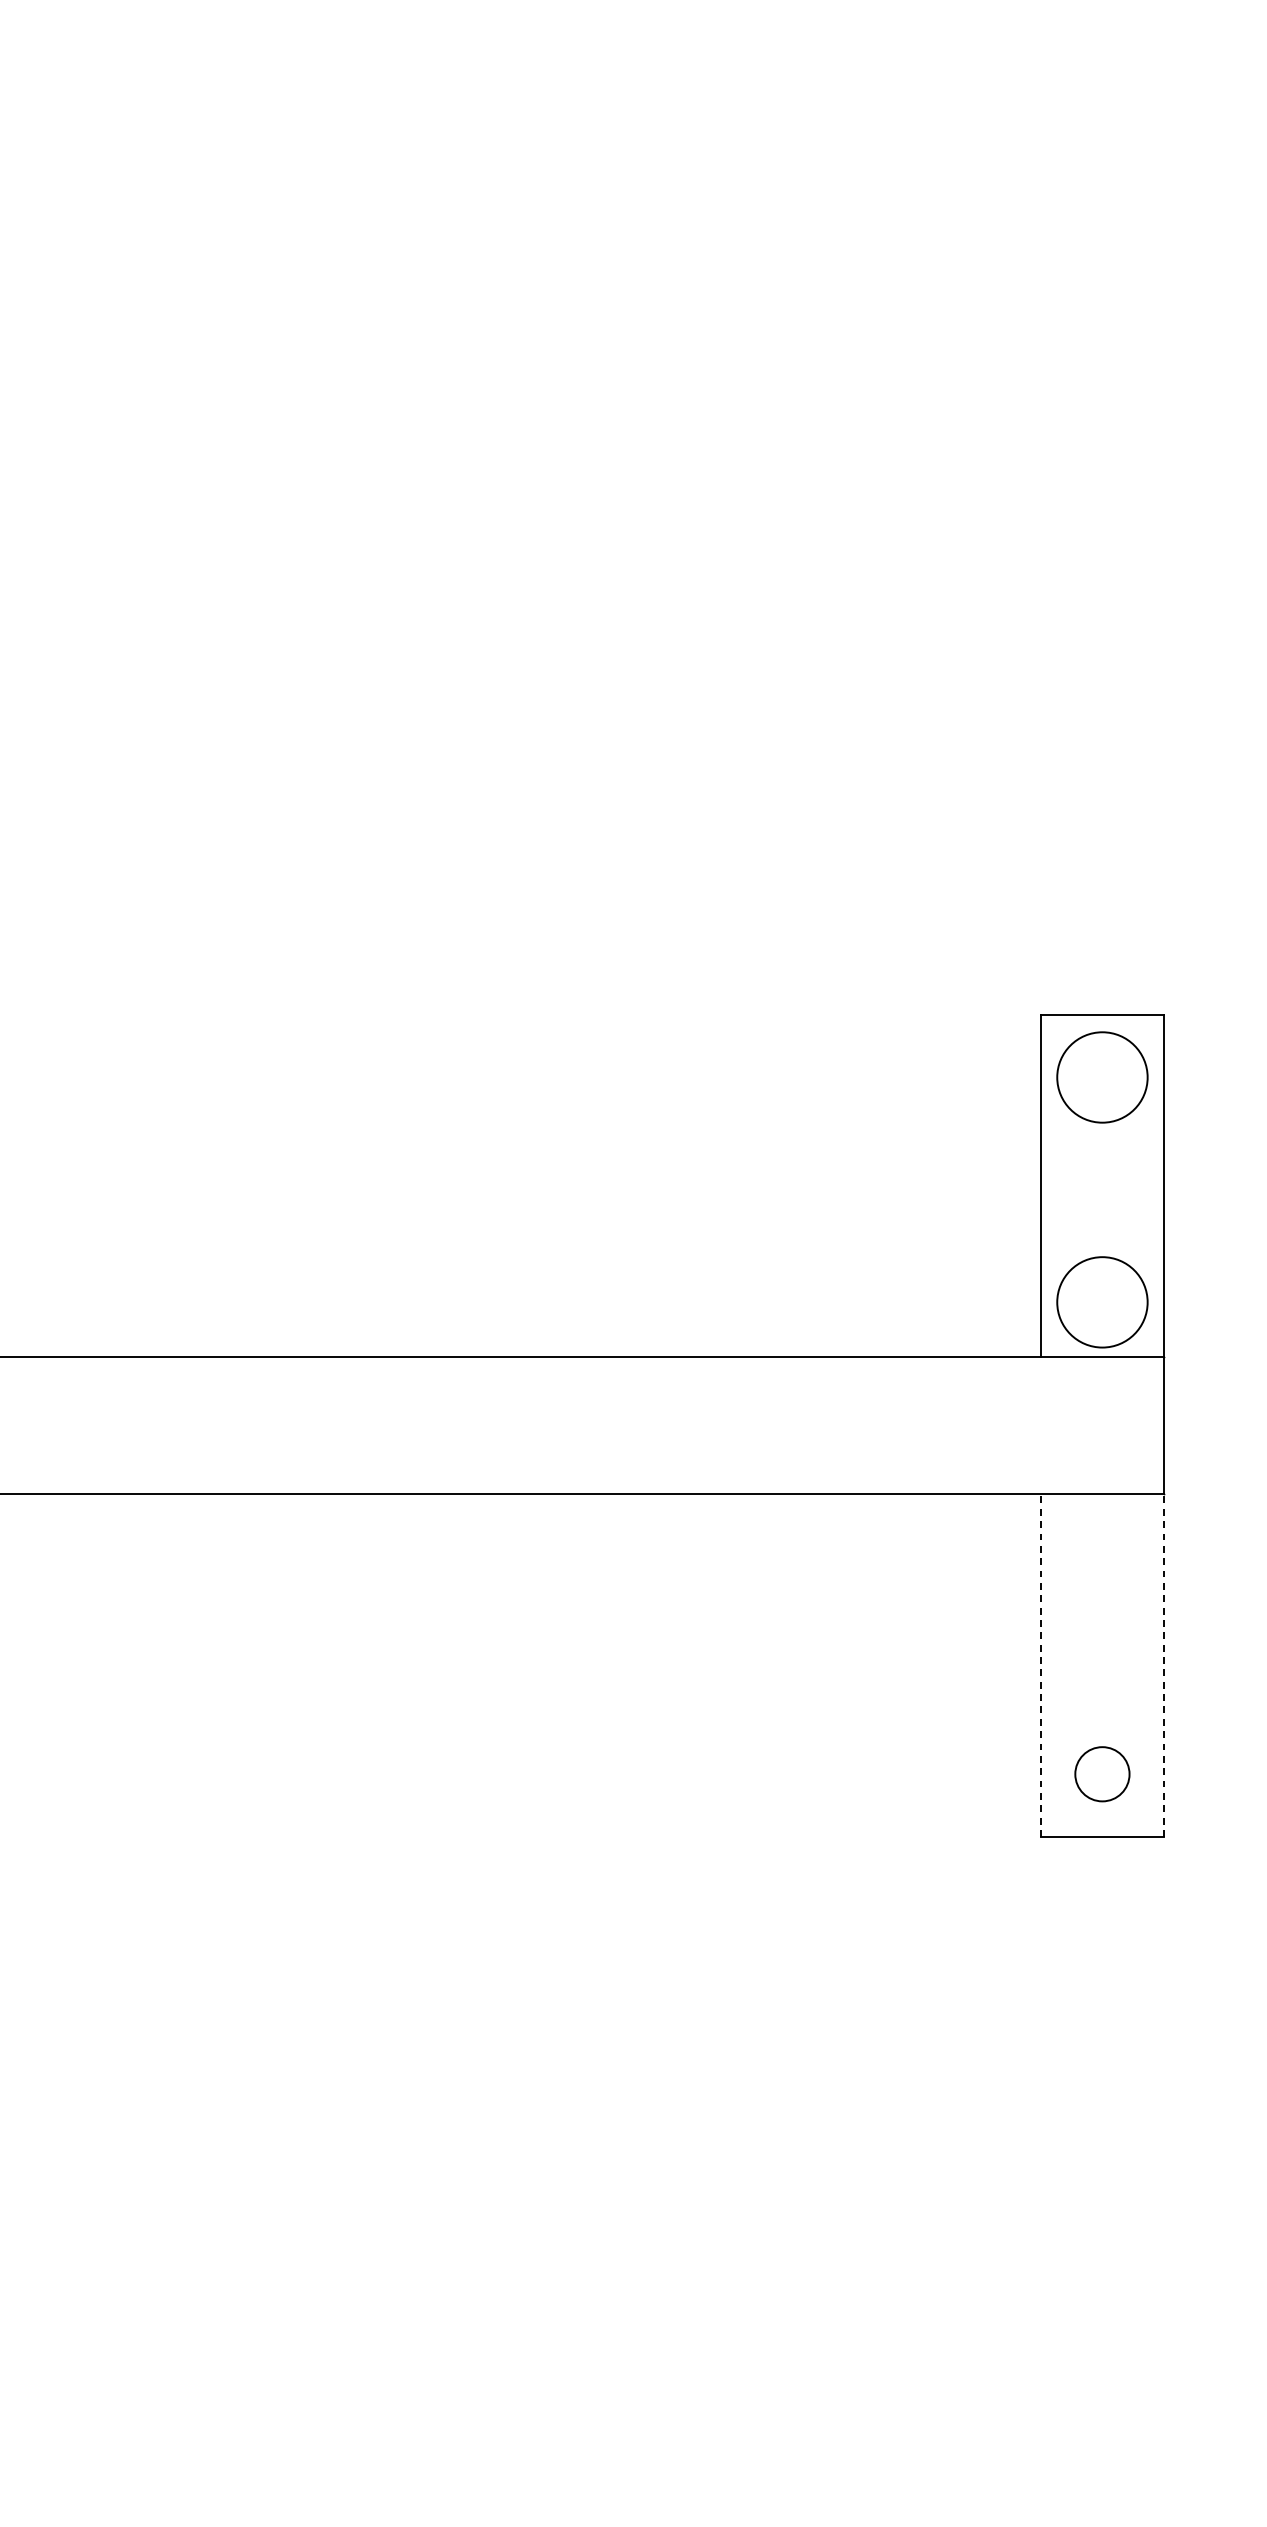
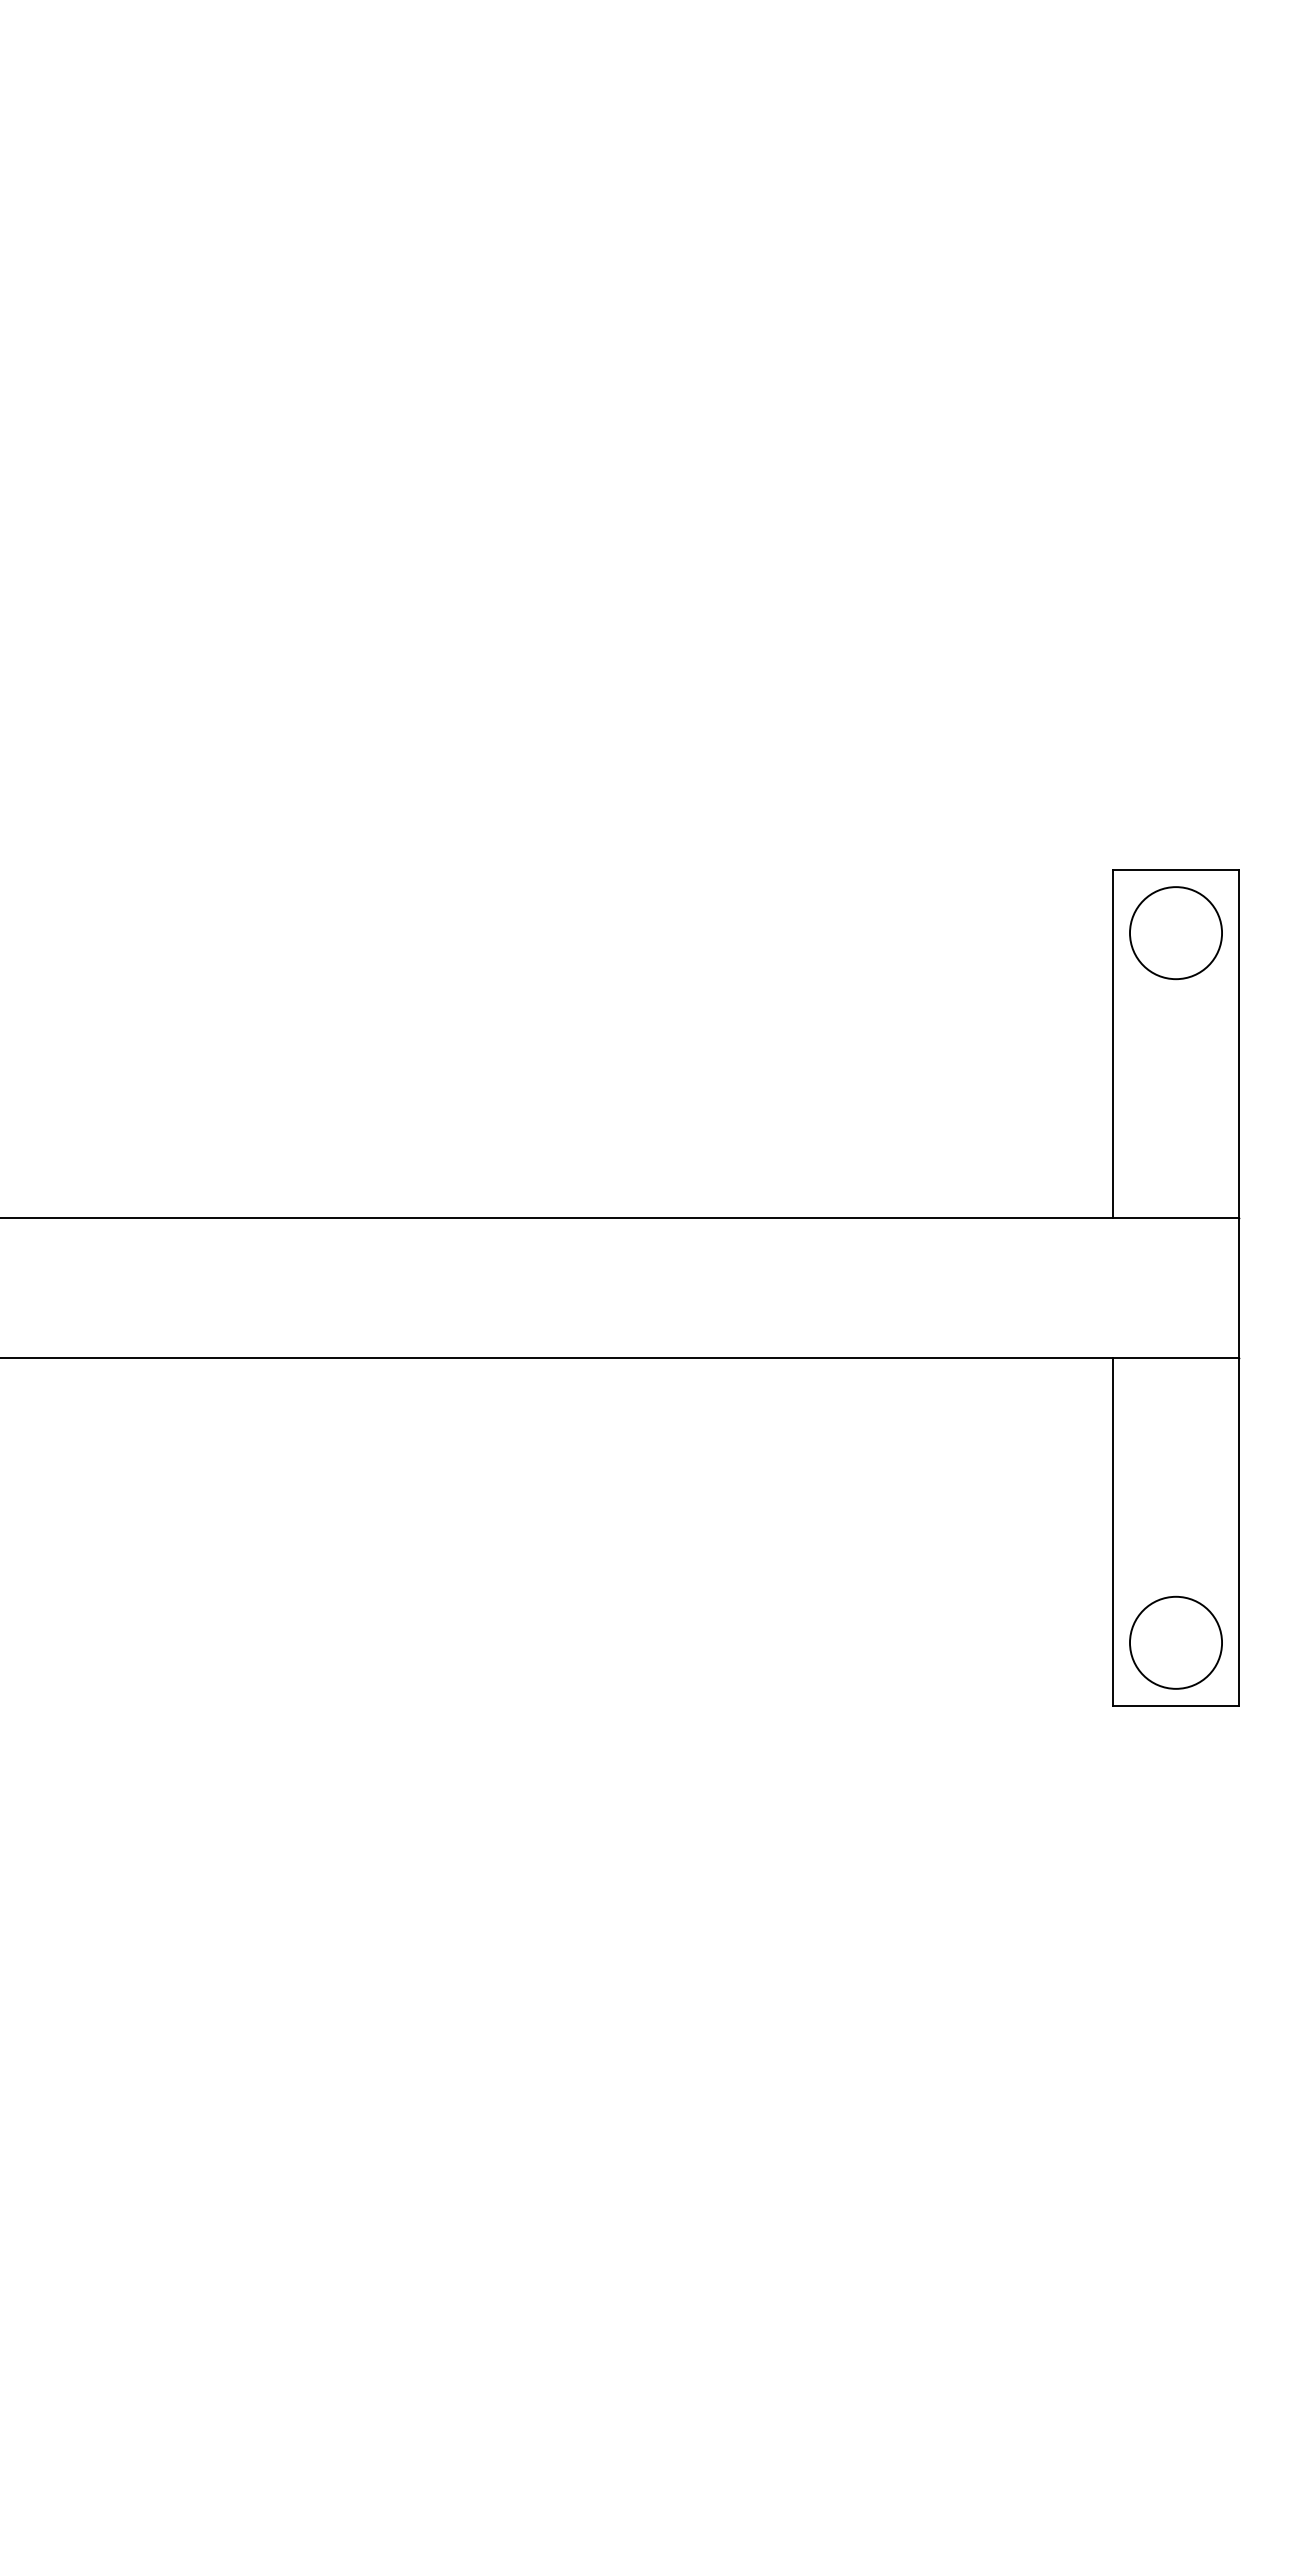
circle: (1101, 1302) -> (1175, 1162), removed
line: (1041, 1665) -> (1113, 1531), dashed -> solid
line: (1163, 1665) -> (1238, 1531), dashed -> solid
circle: (1101, 1774) -> (1175, 1642), size x1.67

